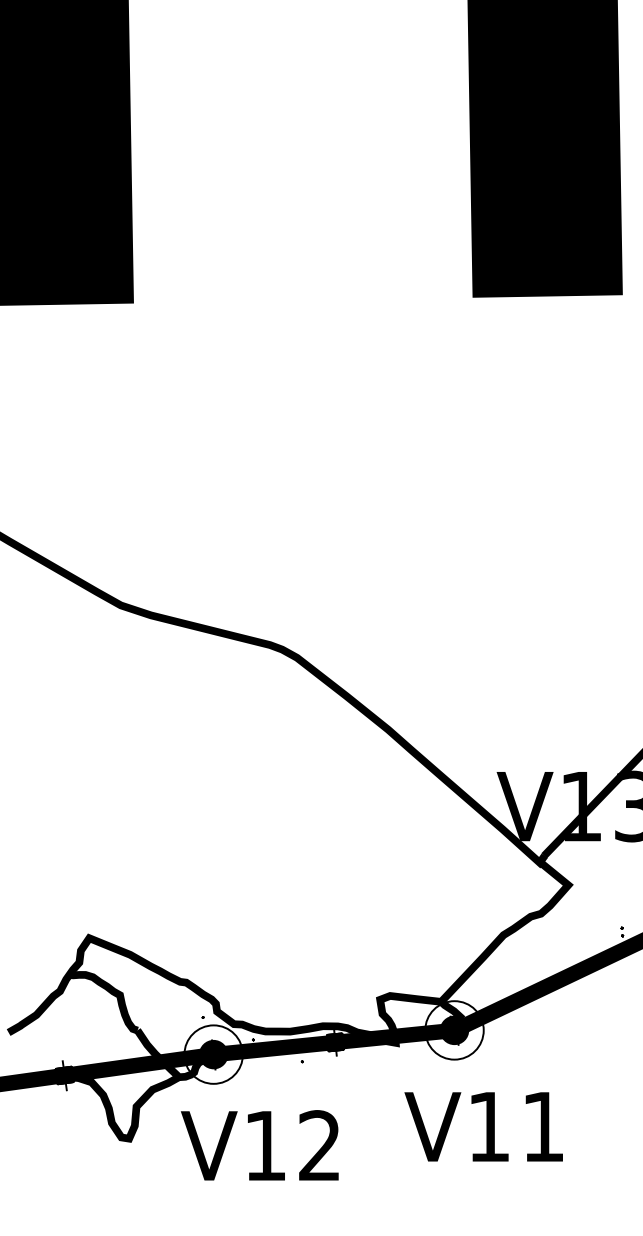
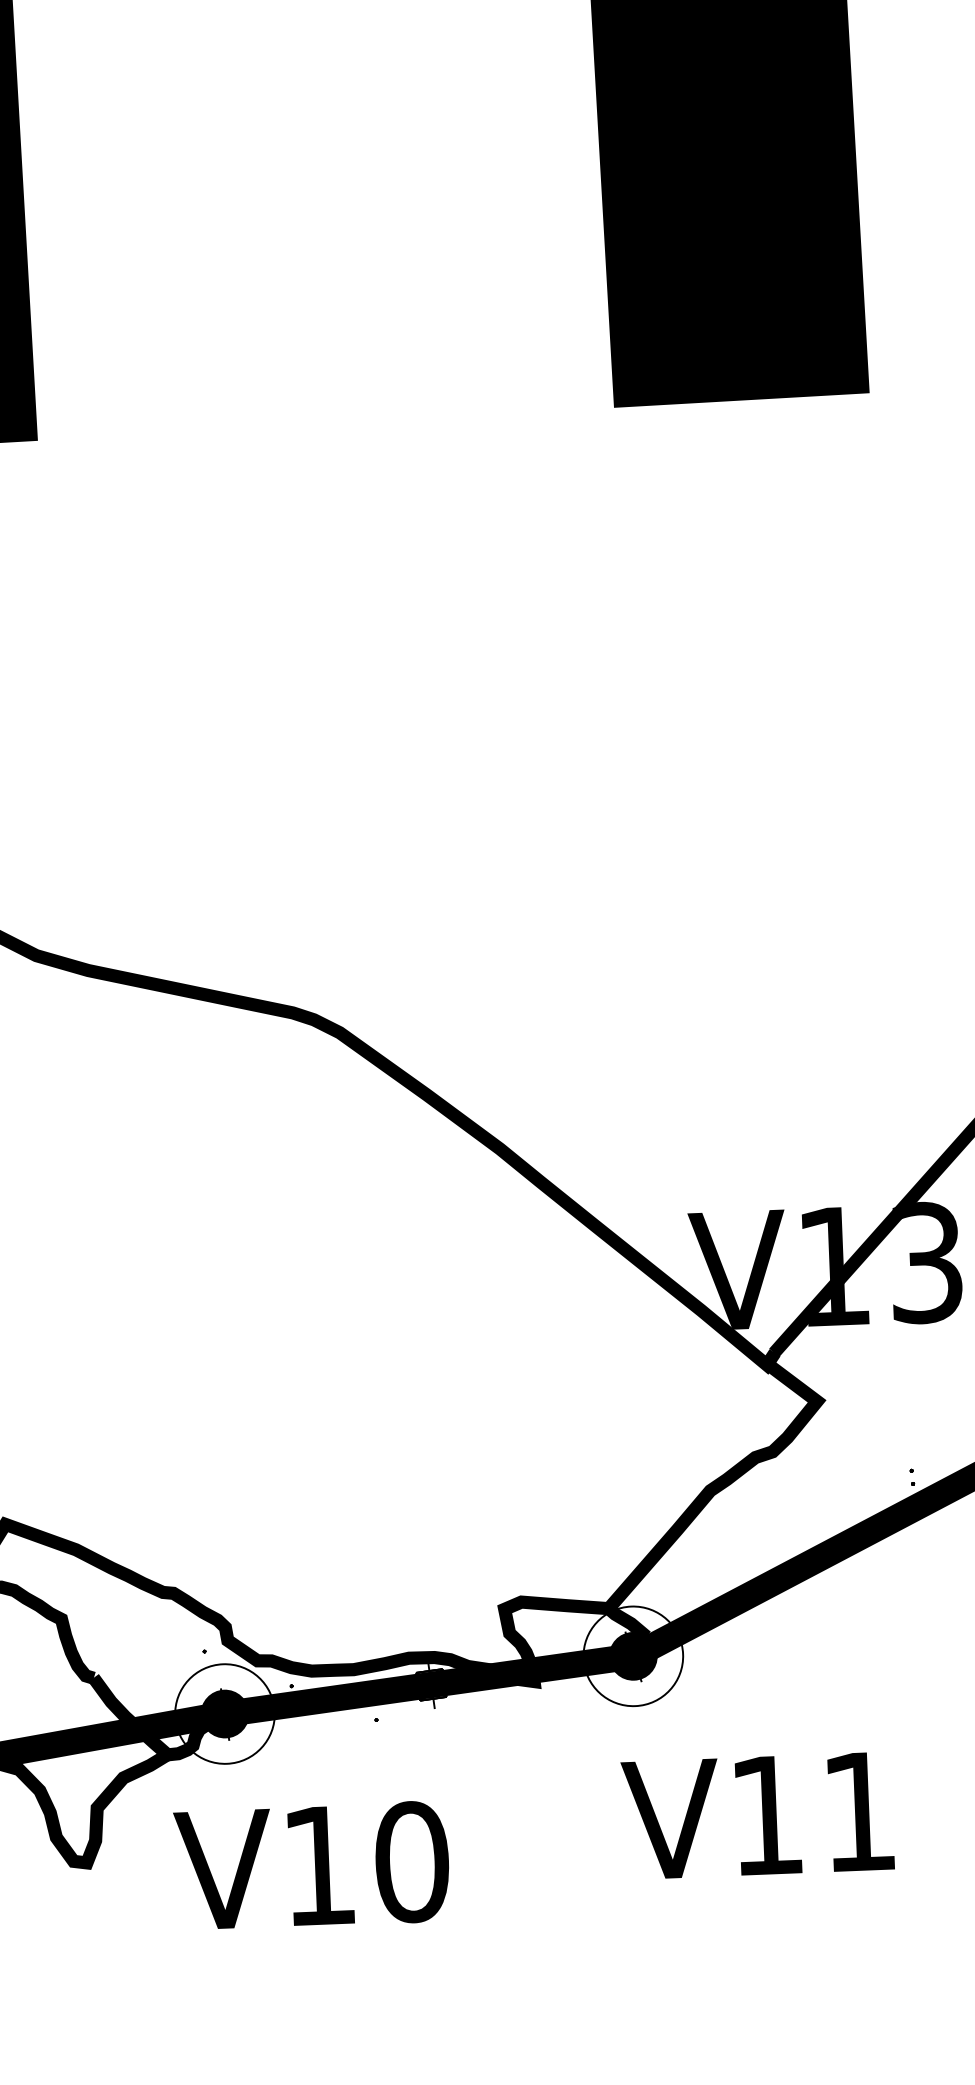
text: (483, 1126) -> (757, 1815), moved
text: (319, 1145) -> (411, 1861), V12 -> V10

